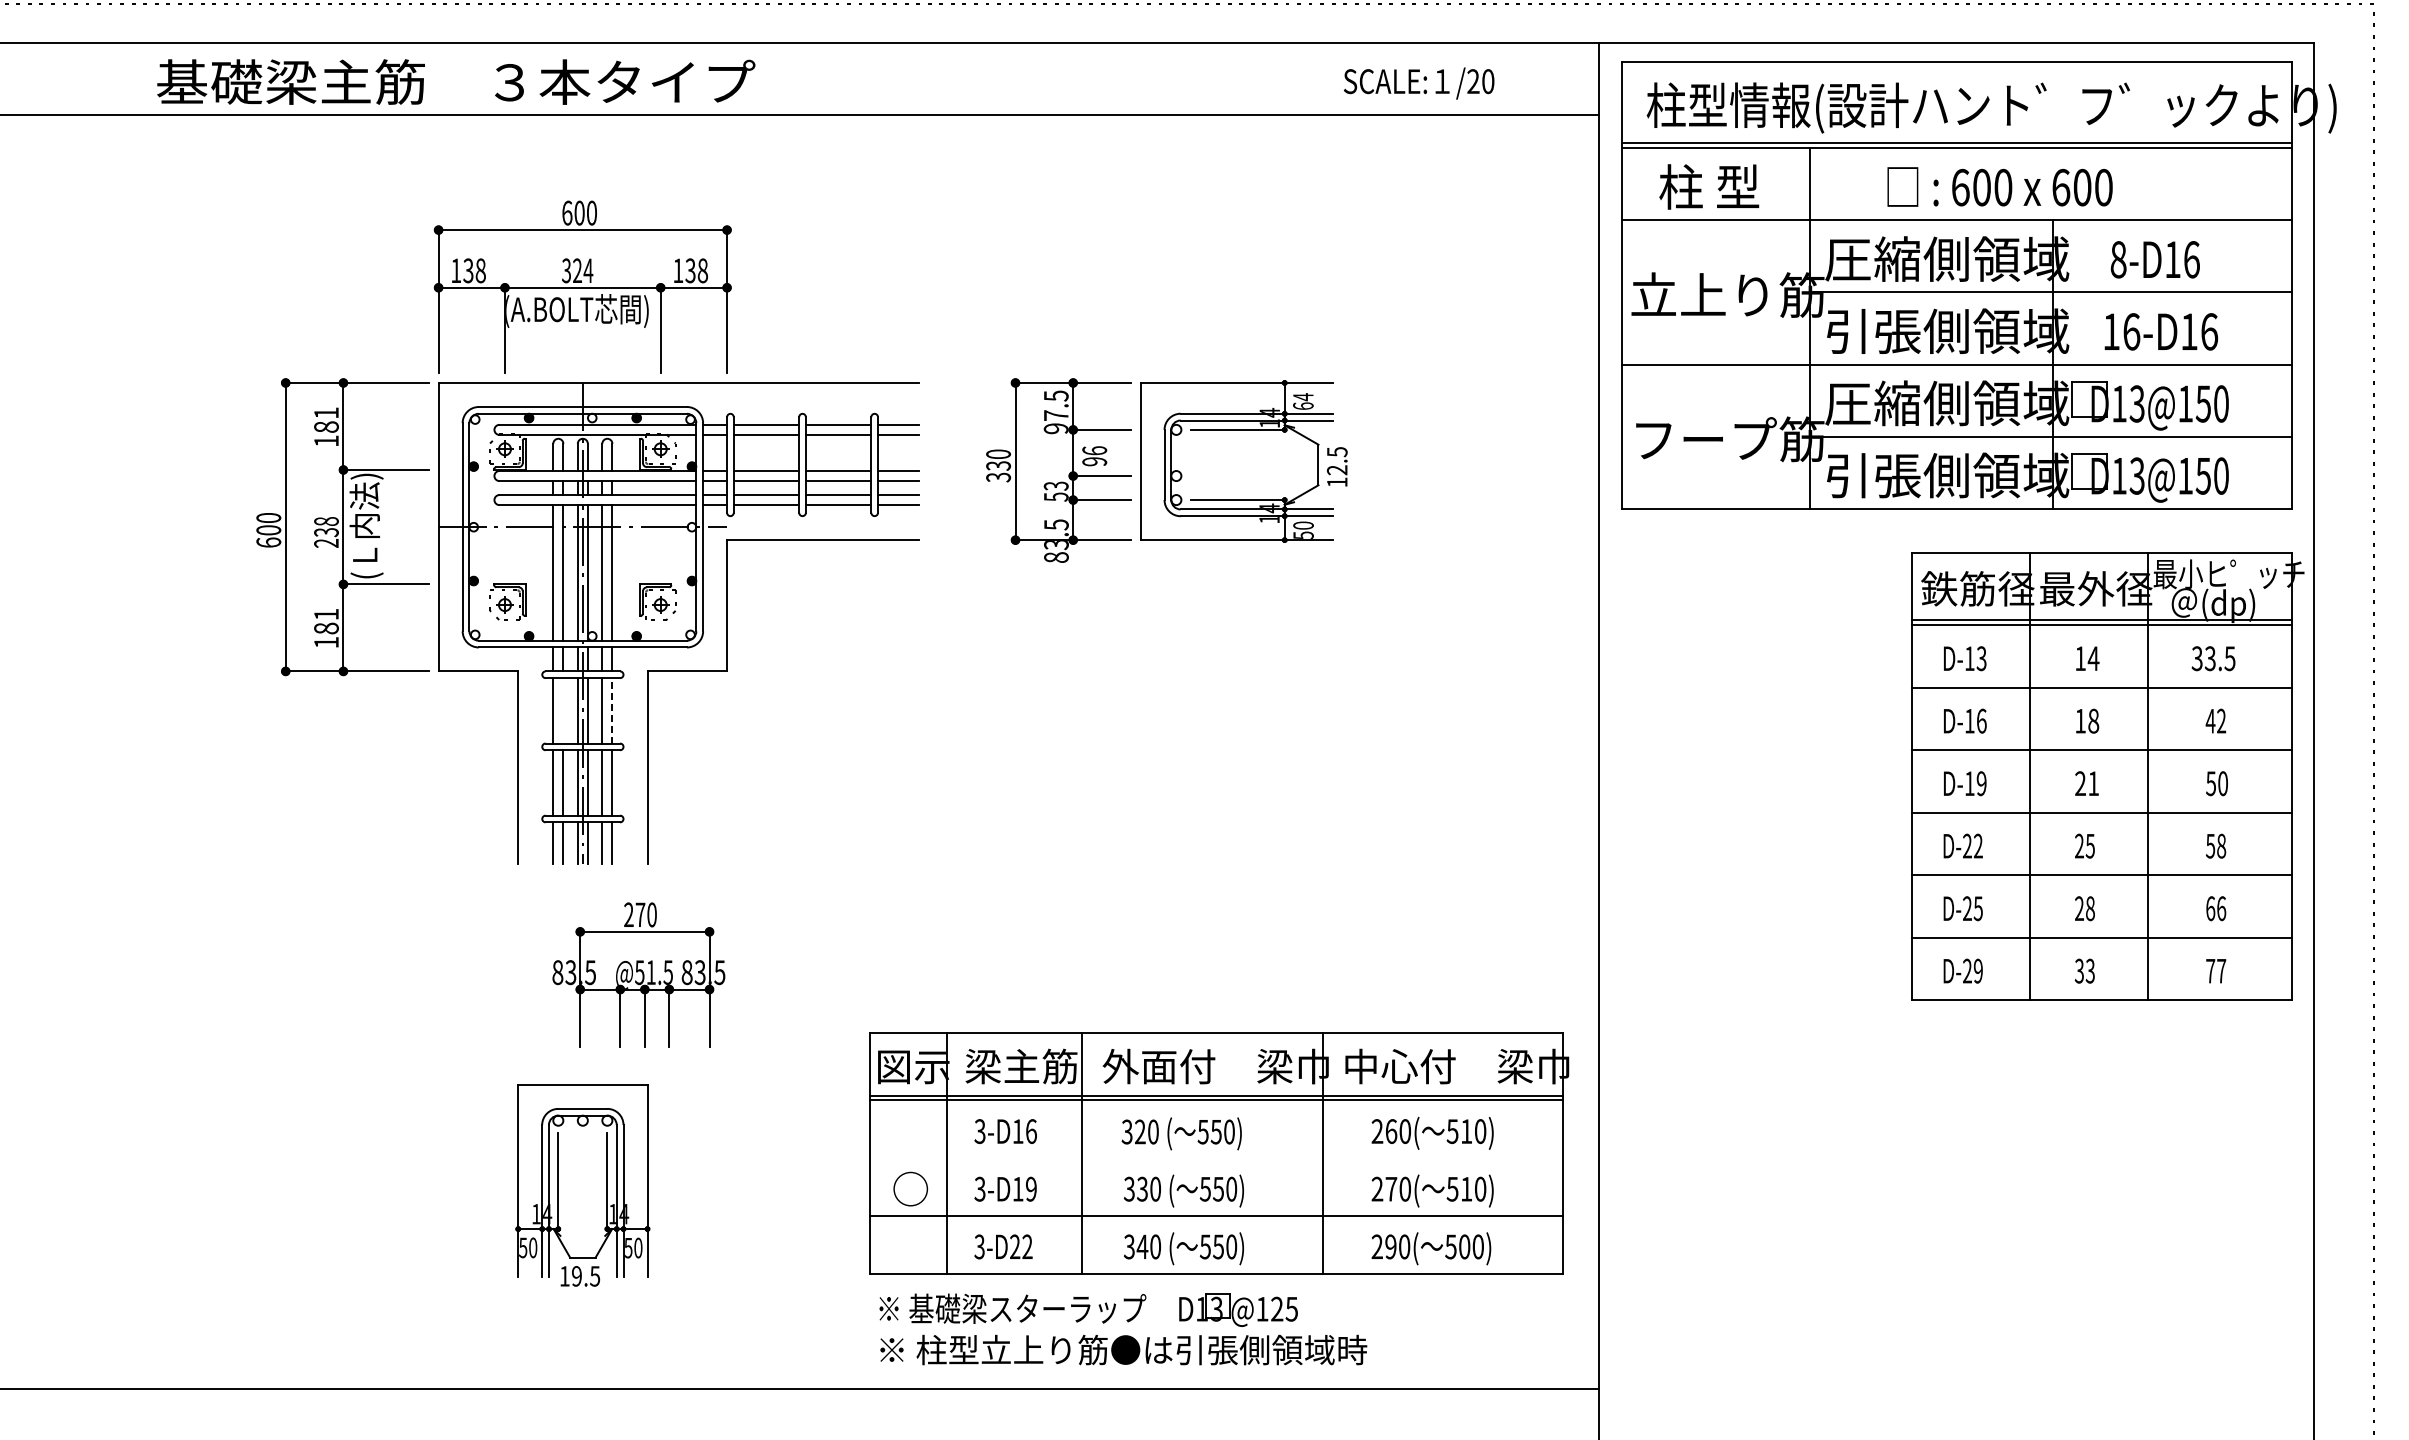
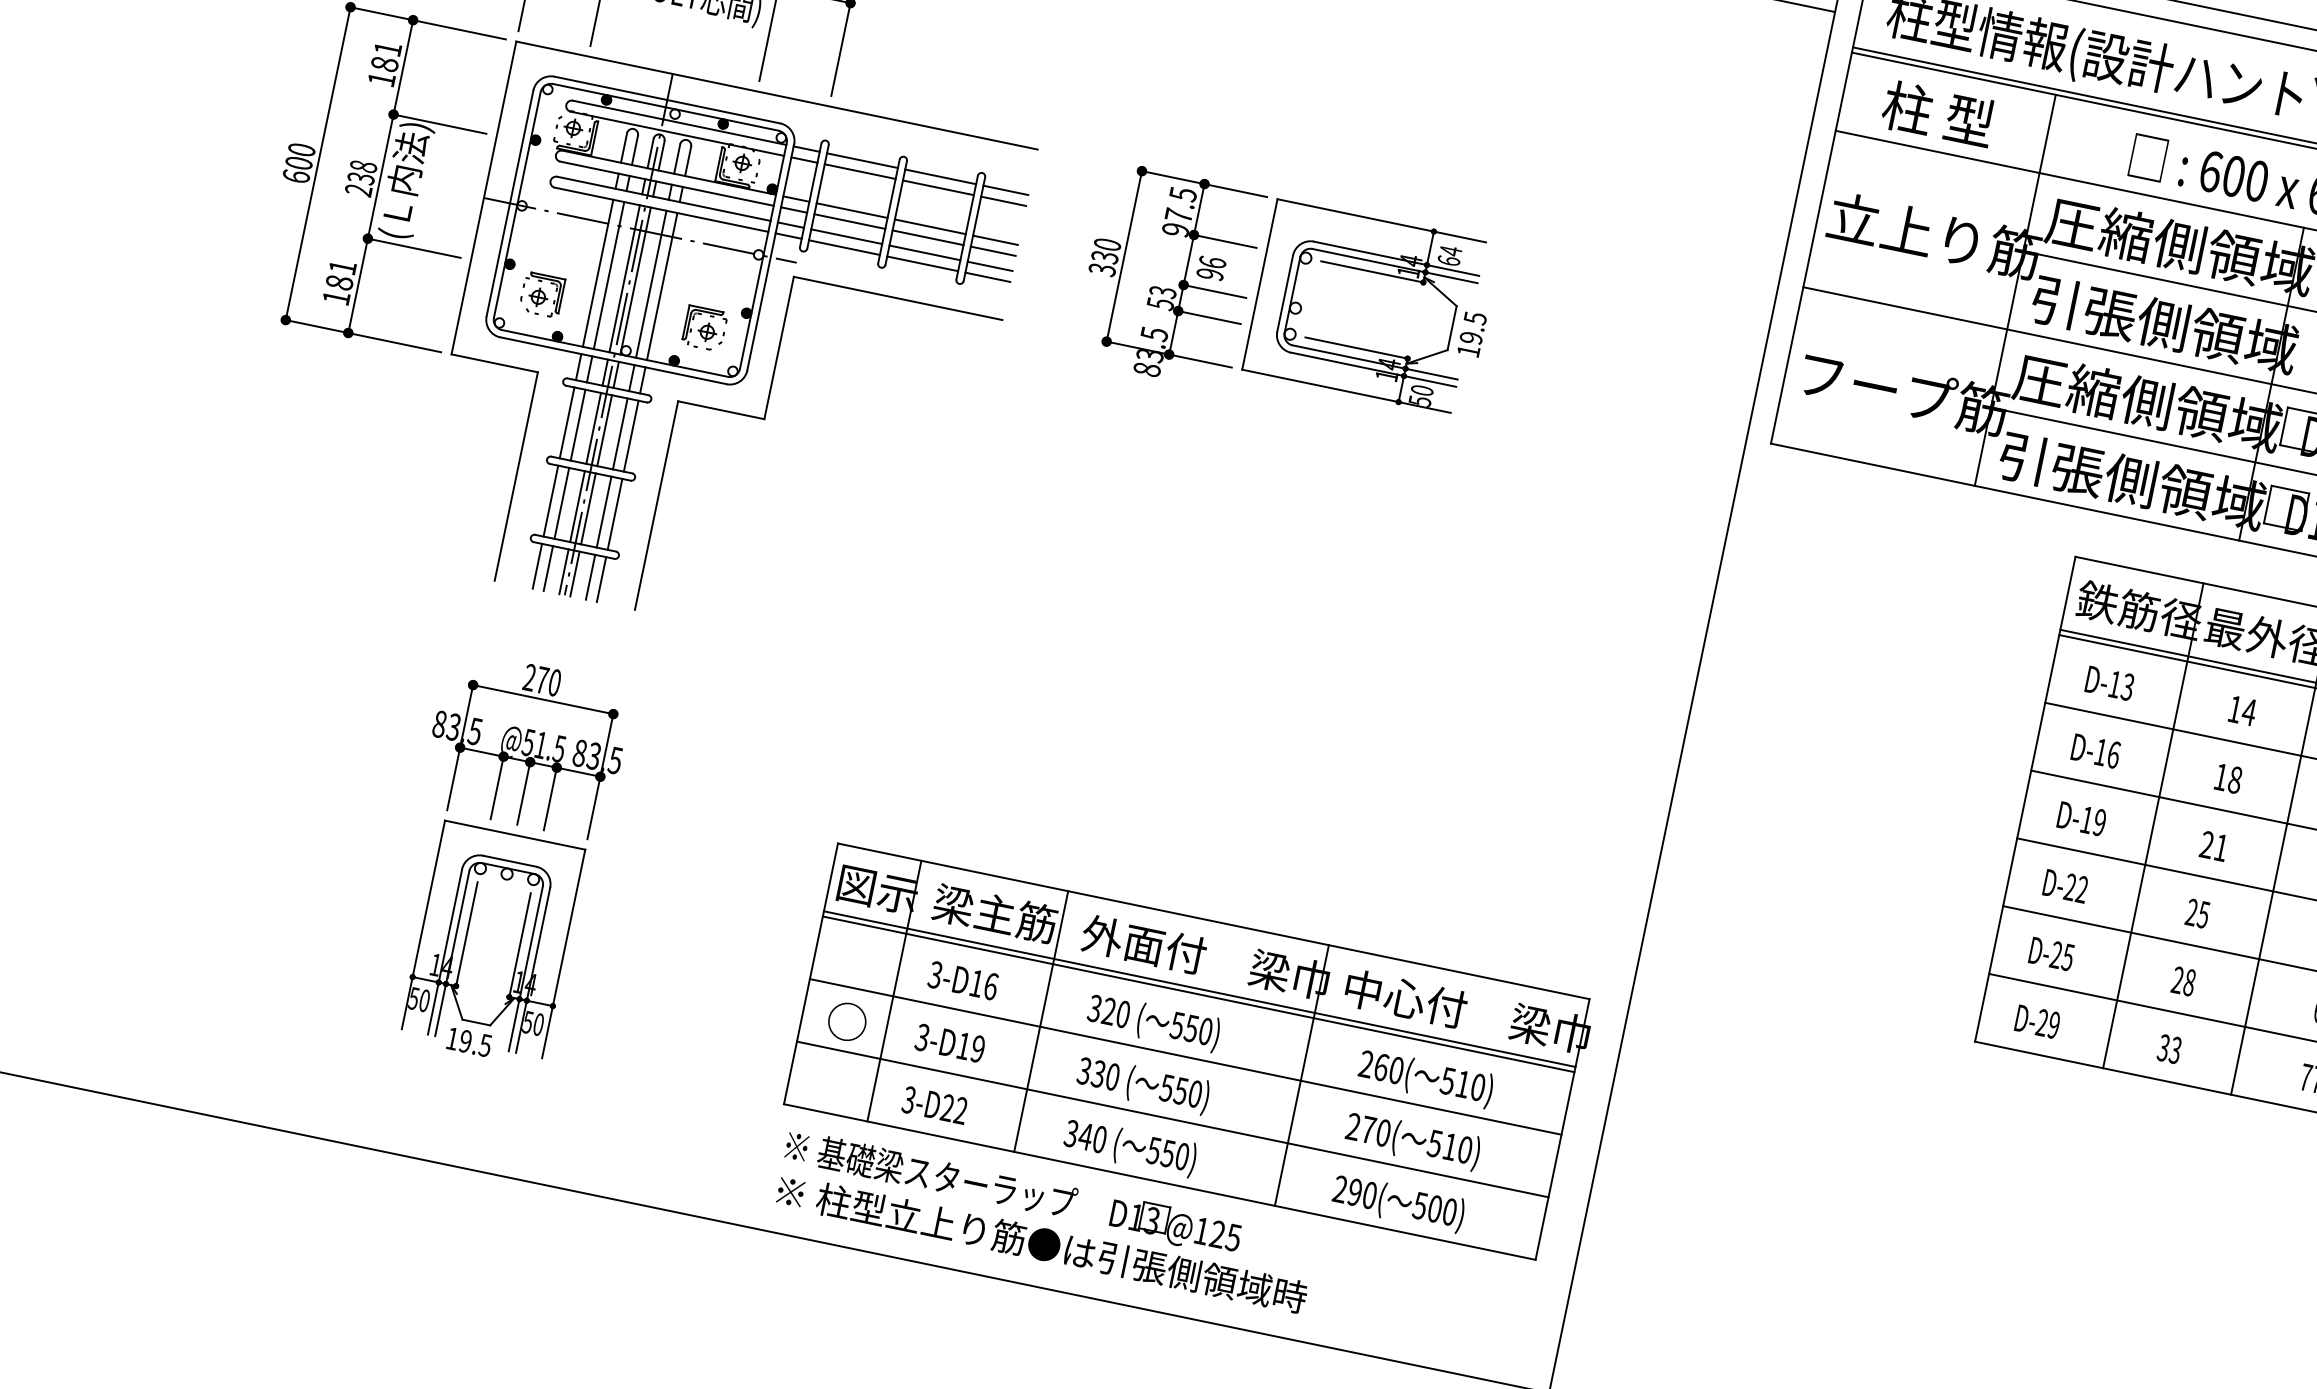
text: (1337, 470) -> (1471, 338), 12.5 -> 19.5
line: (563, 710) -> (578, 424), added
line: (612, 710) -> (631, 435), dashed -> solid
part: (638, 974) -> (526, 744), moved
line: (1215, 1158) -> (1184, 1057), added

